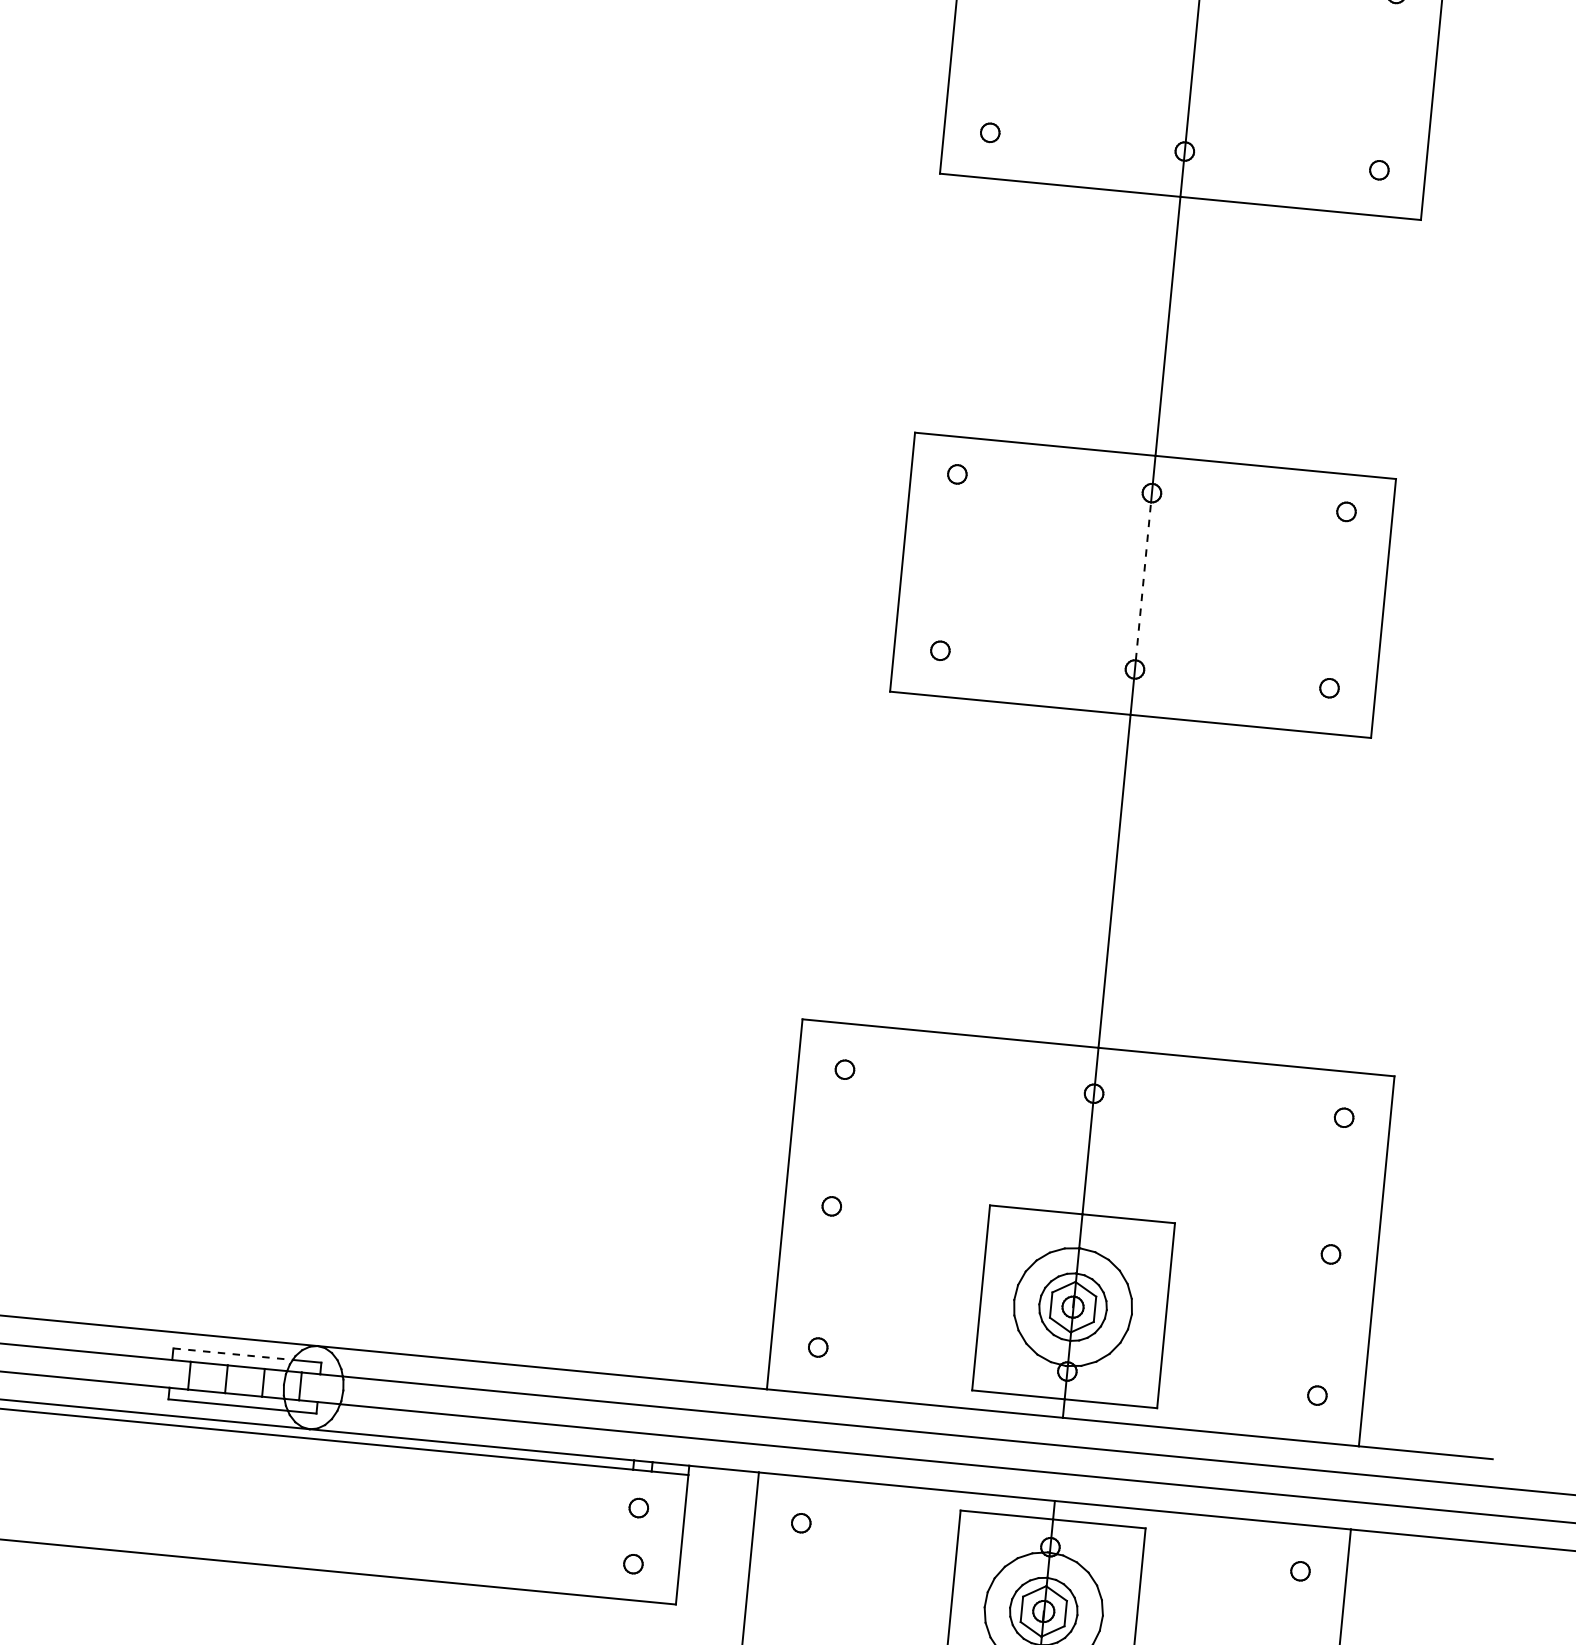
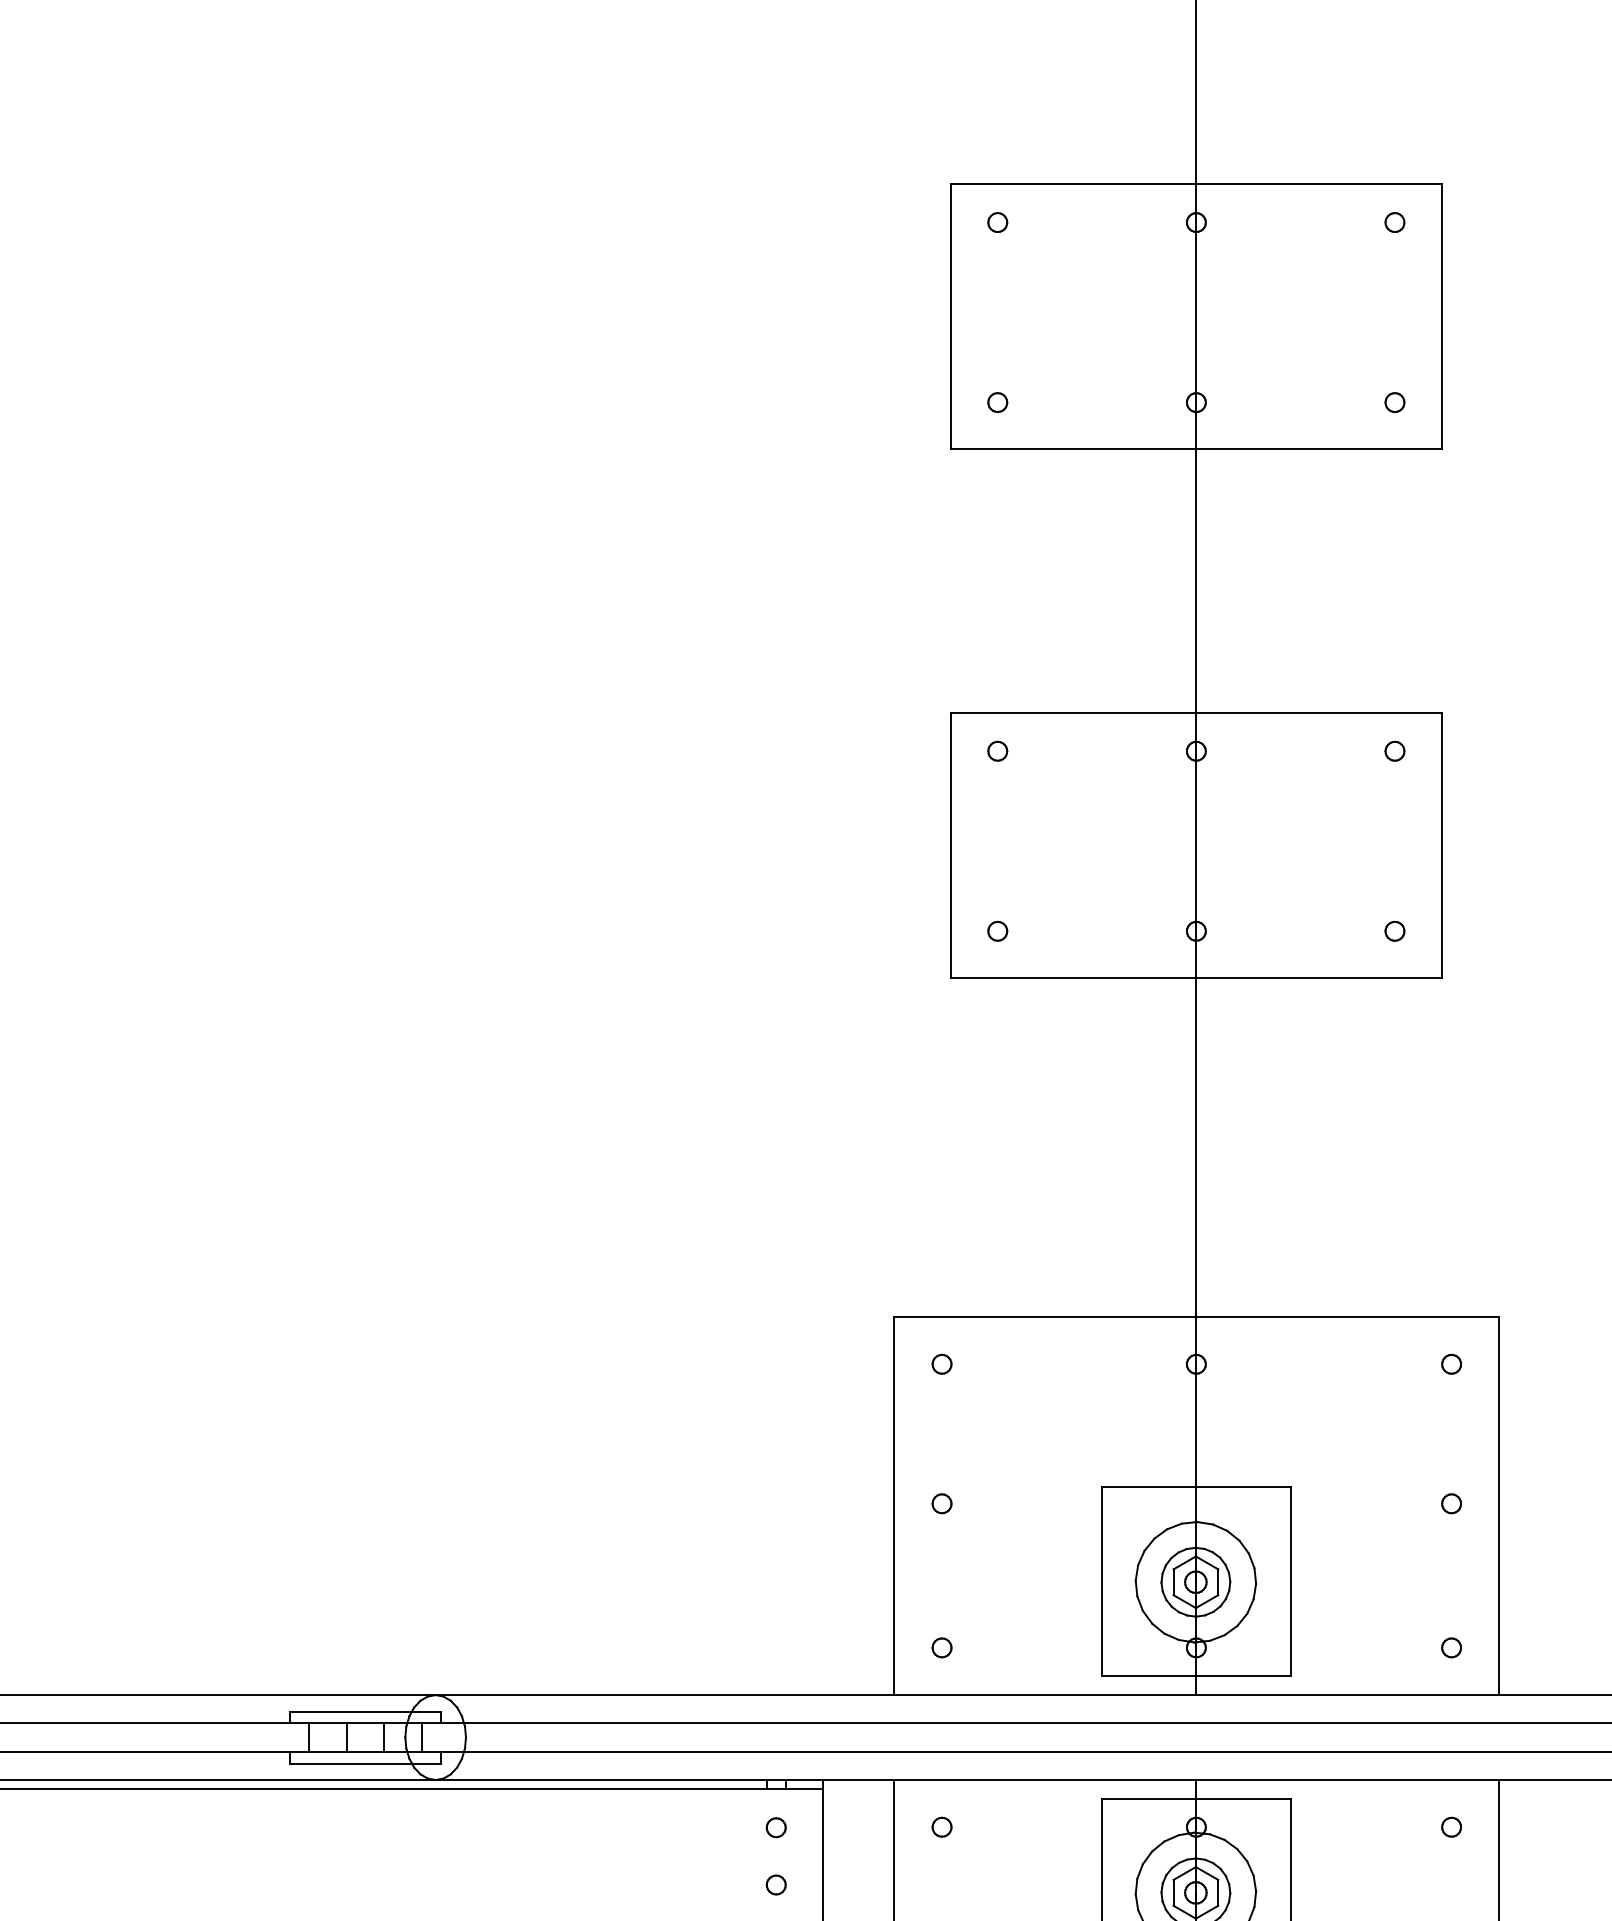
line: (1143, 581) -> (1196, 841), dashed -> solid
line: (233, 1354) -> (351, 1711), dashed -> solid

